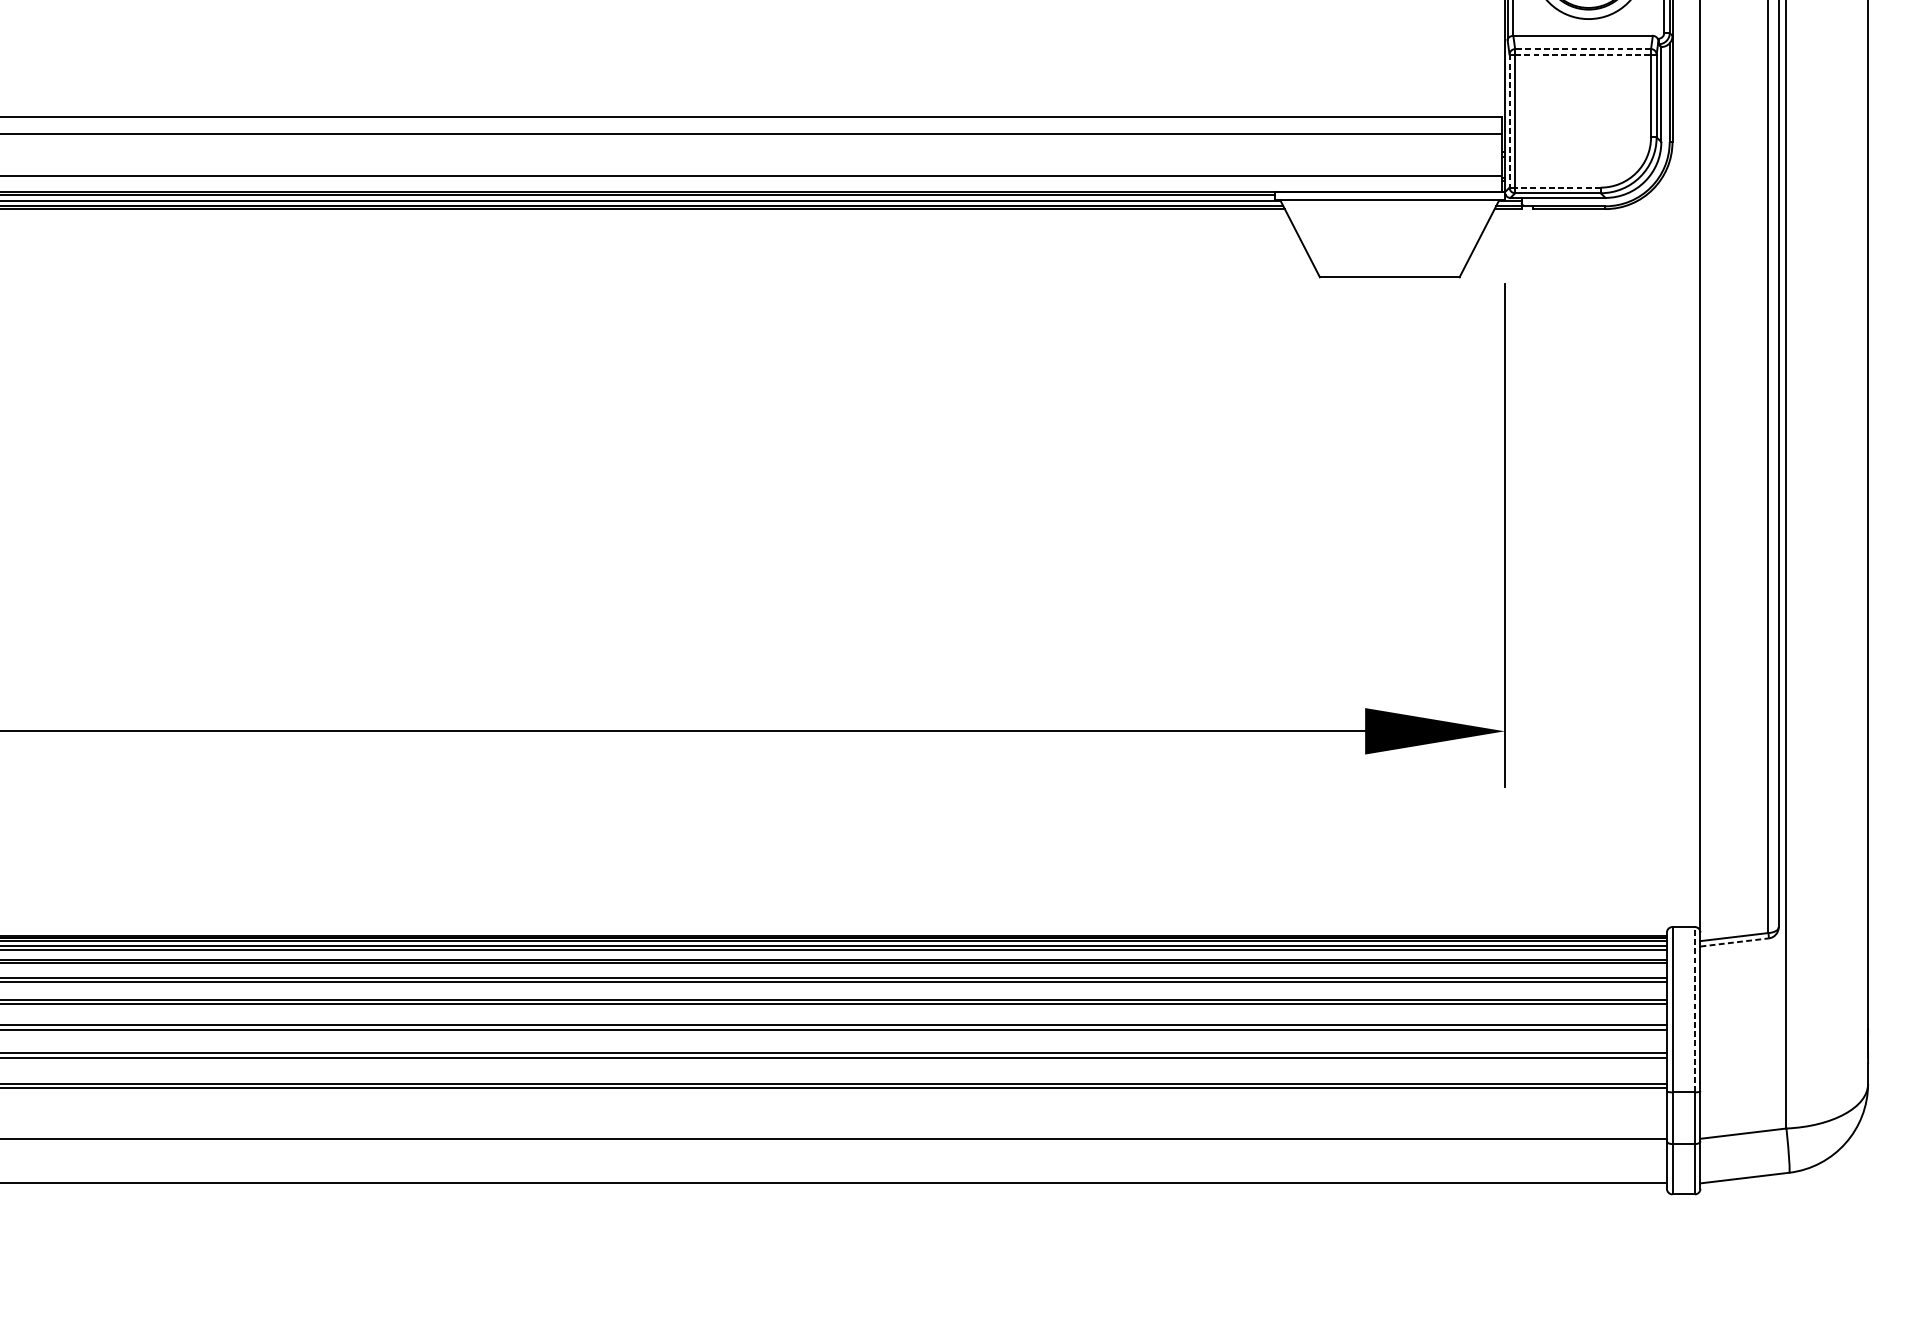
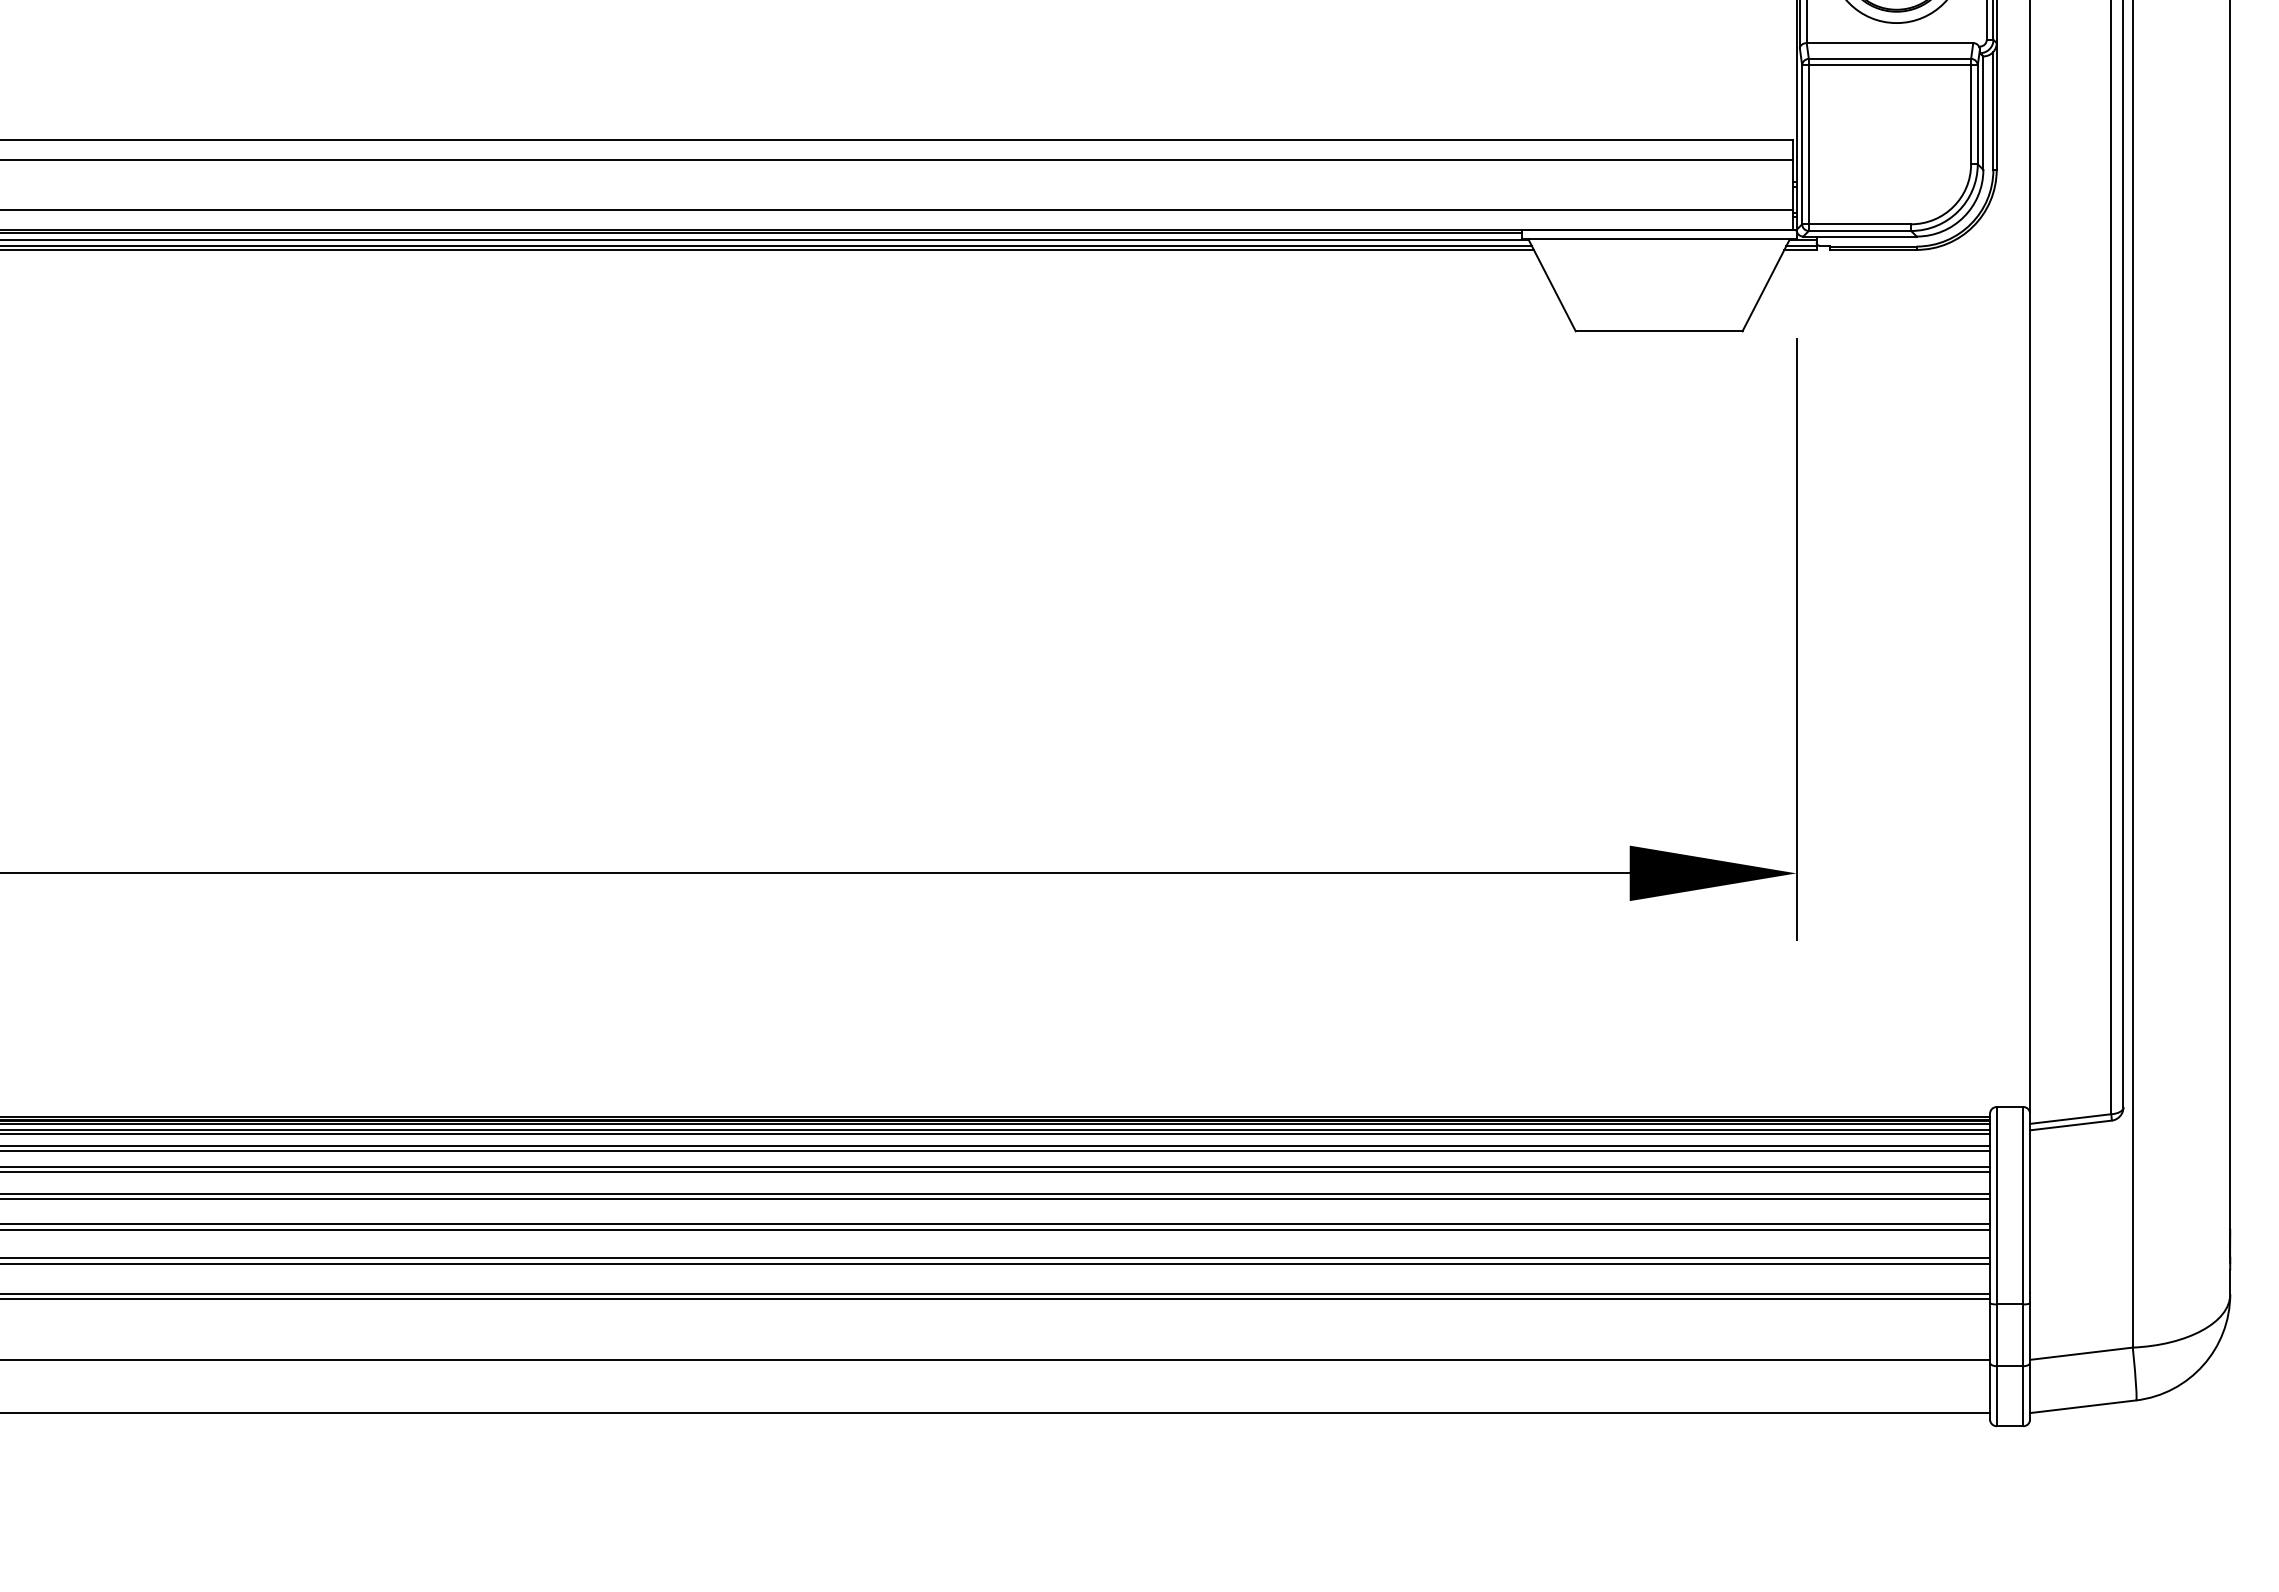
line: (1582, 48) -> (1889, 58), dashed -> solid
line: (1583, 54) -> (1890, 65), dashed -> solid
line: (1509, 121) -> (1802, 145), dashed -> solid
line: (1557, 187) -> (1859, 224), dashed -> solid
line: (1735, 942) -> (2071, 1125), dashed -> solid
line: (1694, 1009) -> (2023, 1205), dashed -> solid

